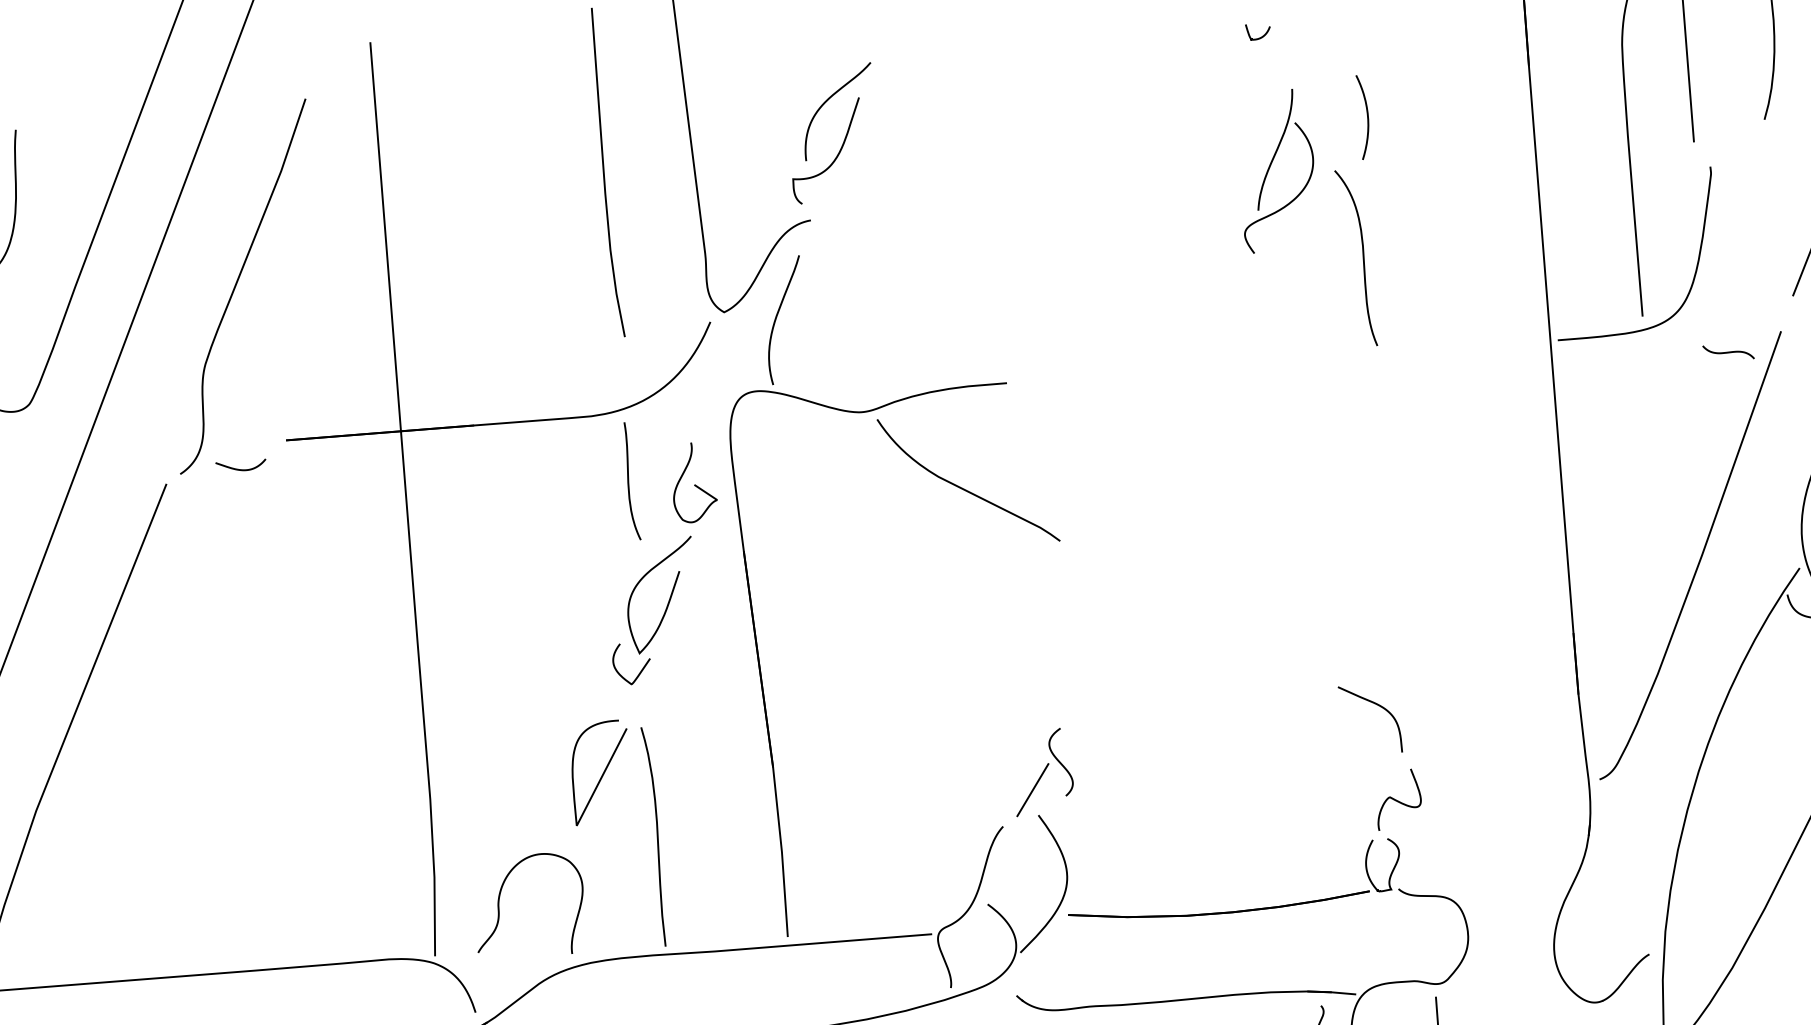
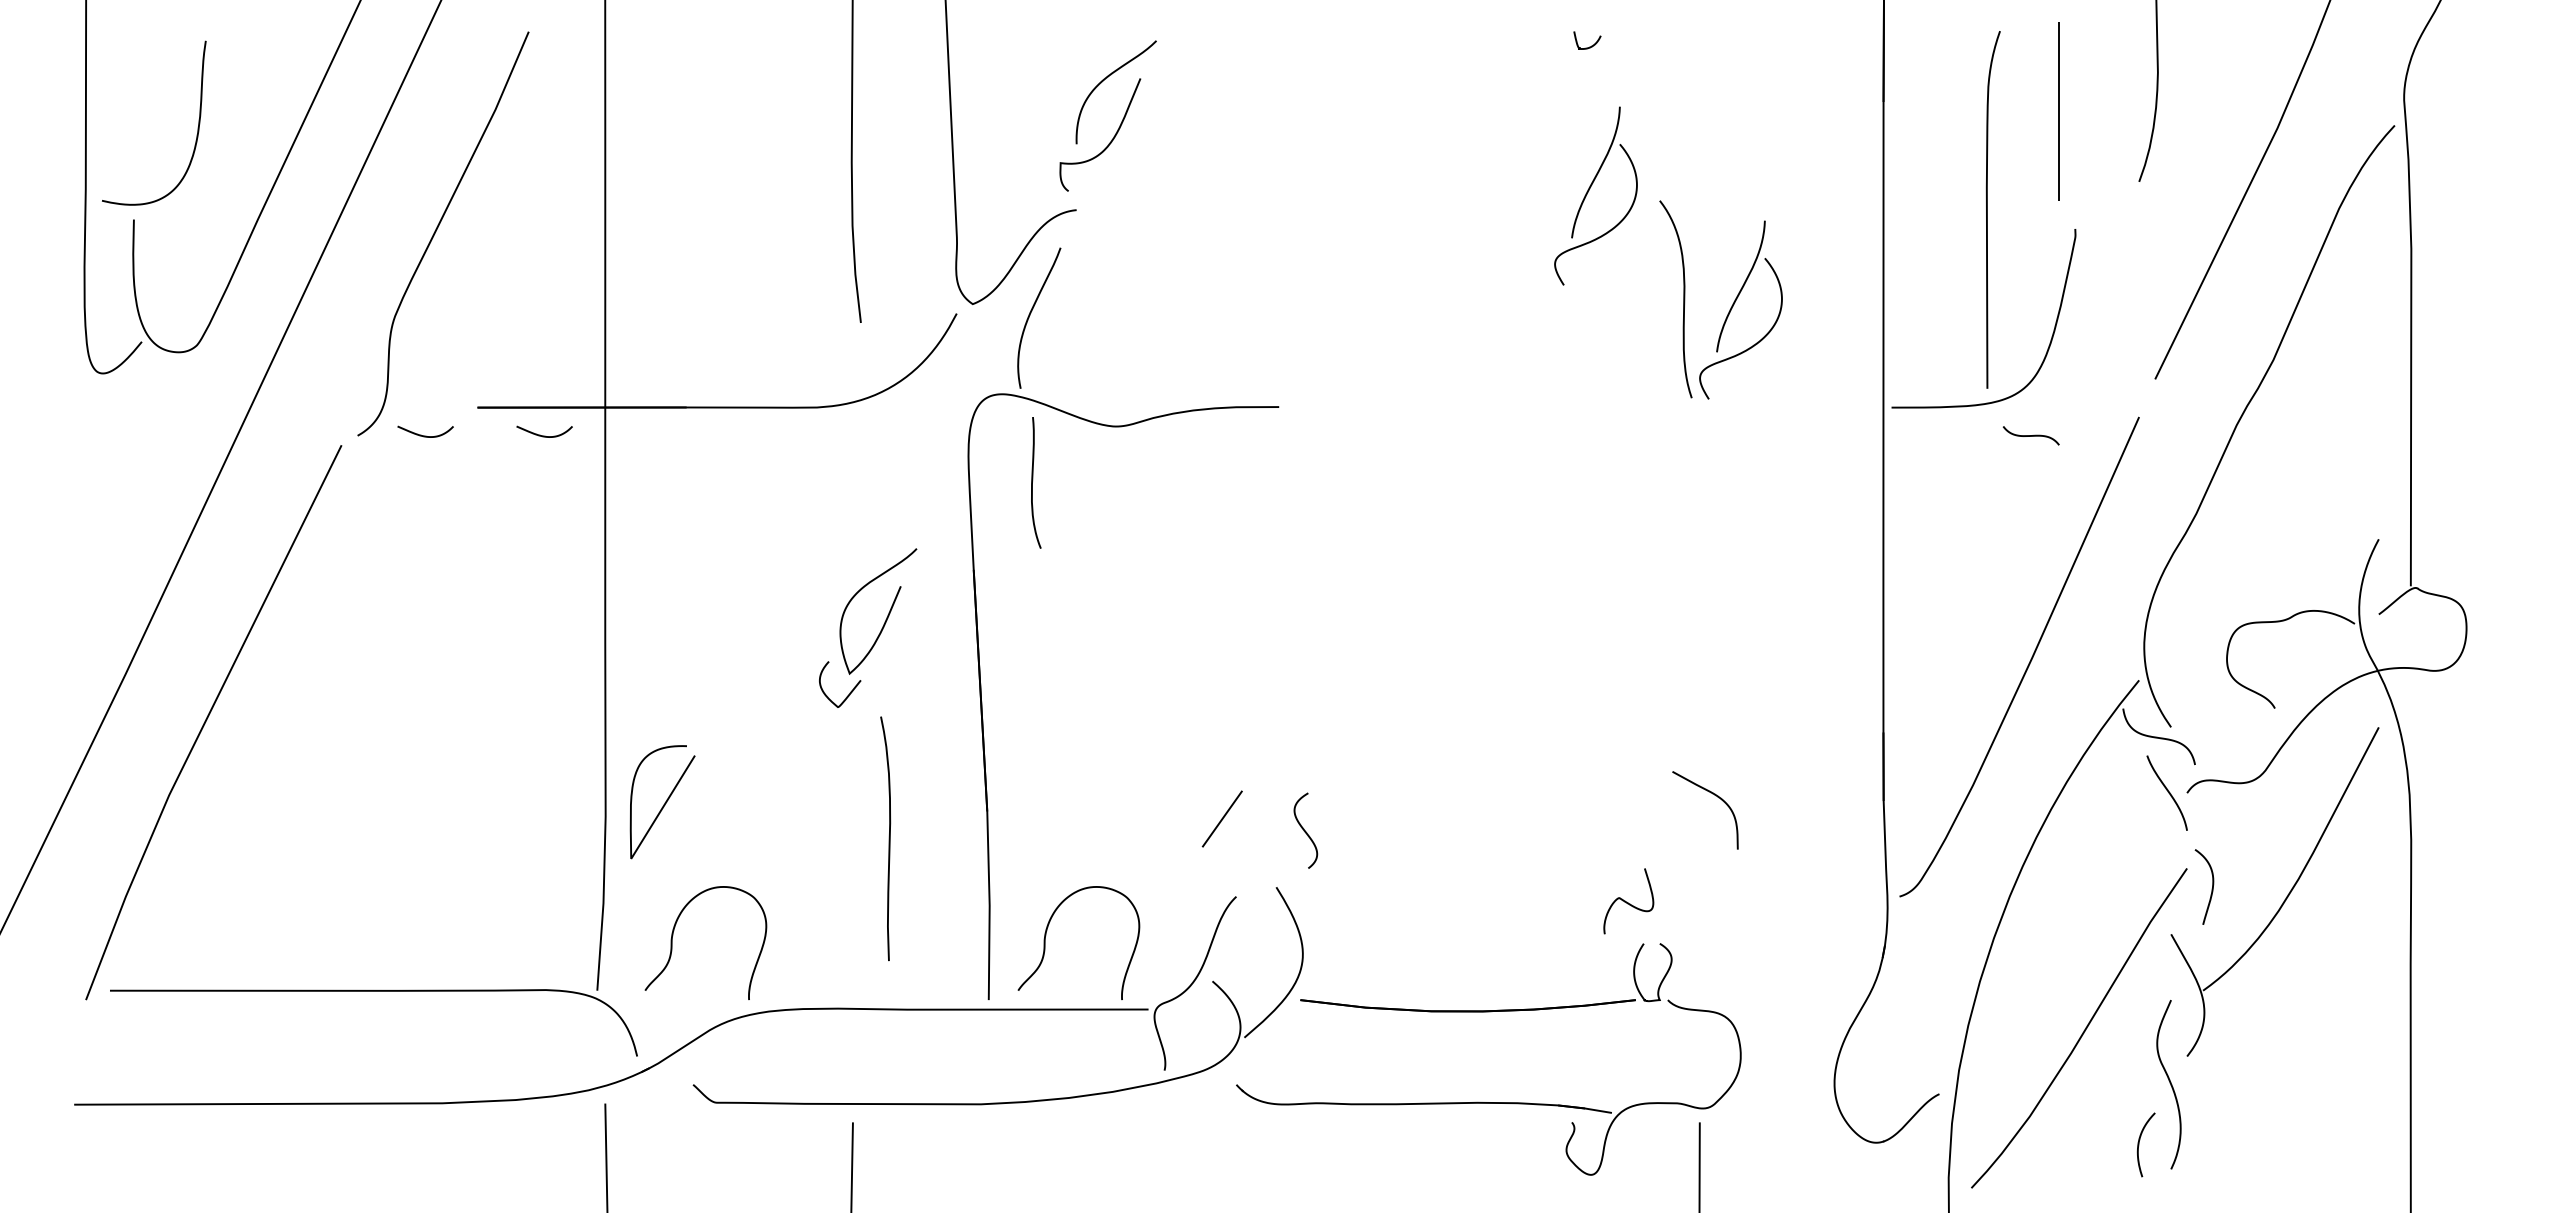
curve: (1367, 117) -> (1700, 144), removed
part: (1408, 260) -> (1733, 306), added
curve: (1727, 352) -> (2030, 435), moved
curve: (348, 460) -> (544, 435), added
curve: (629, 479) -> (1033, 480), moved
curve: (694, 484) -> (925, 491), removed
curve: (963, 488) -> (1222, 519), removed
curve: (1375, 704) -> (1712, 794), moved
curve: (602, 772) -> (664, 802), moved
line: (1032, 789) -> (1221, 818), moved
curve: (1398, 800) -> (1628, 902), moved
curve: (656, 836) -> (888, 838), moved
curve: (835, 874) -> (1046, 935), added

